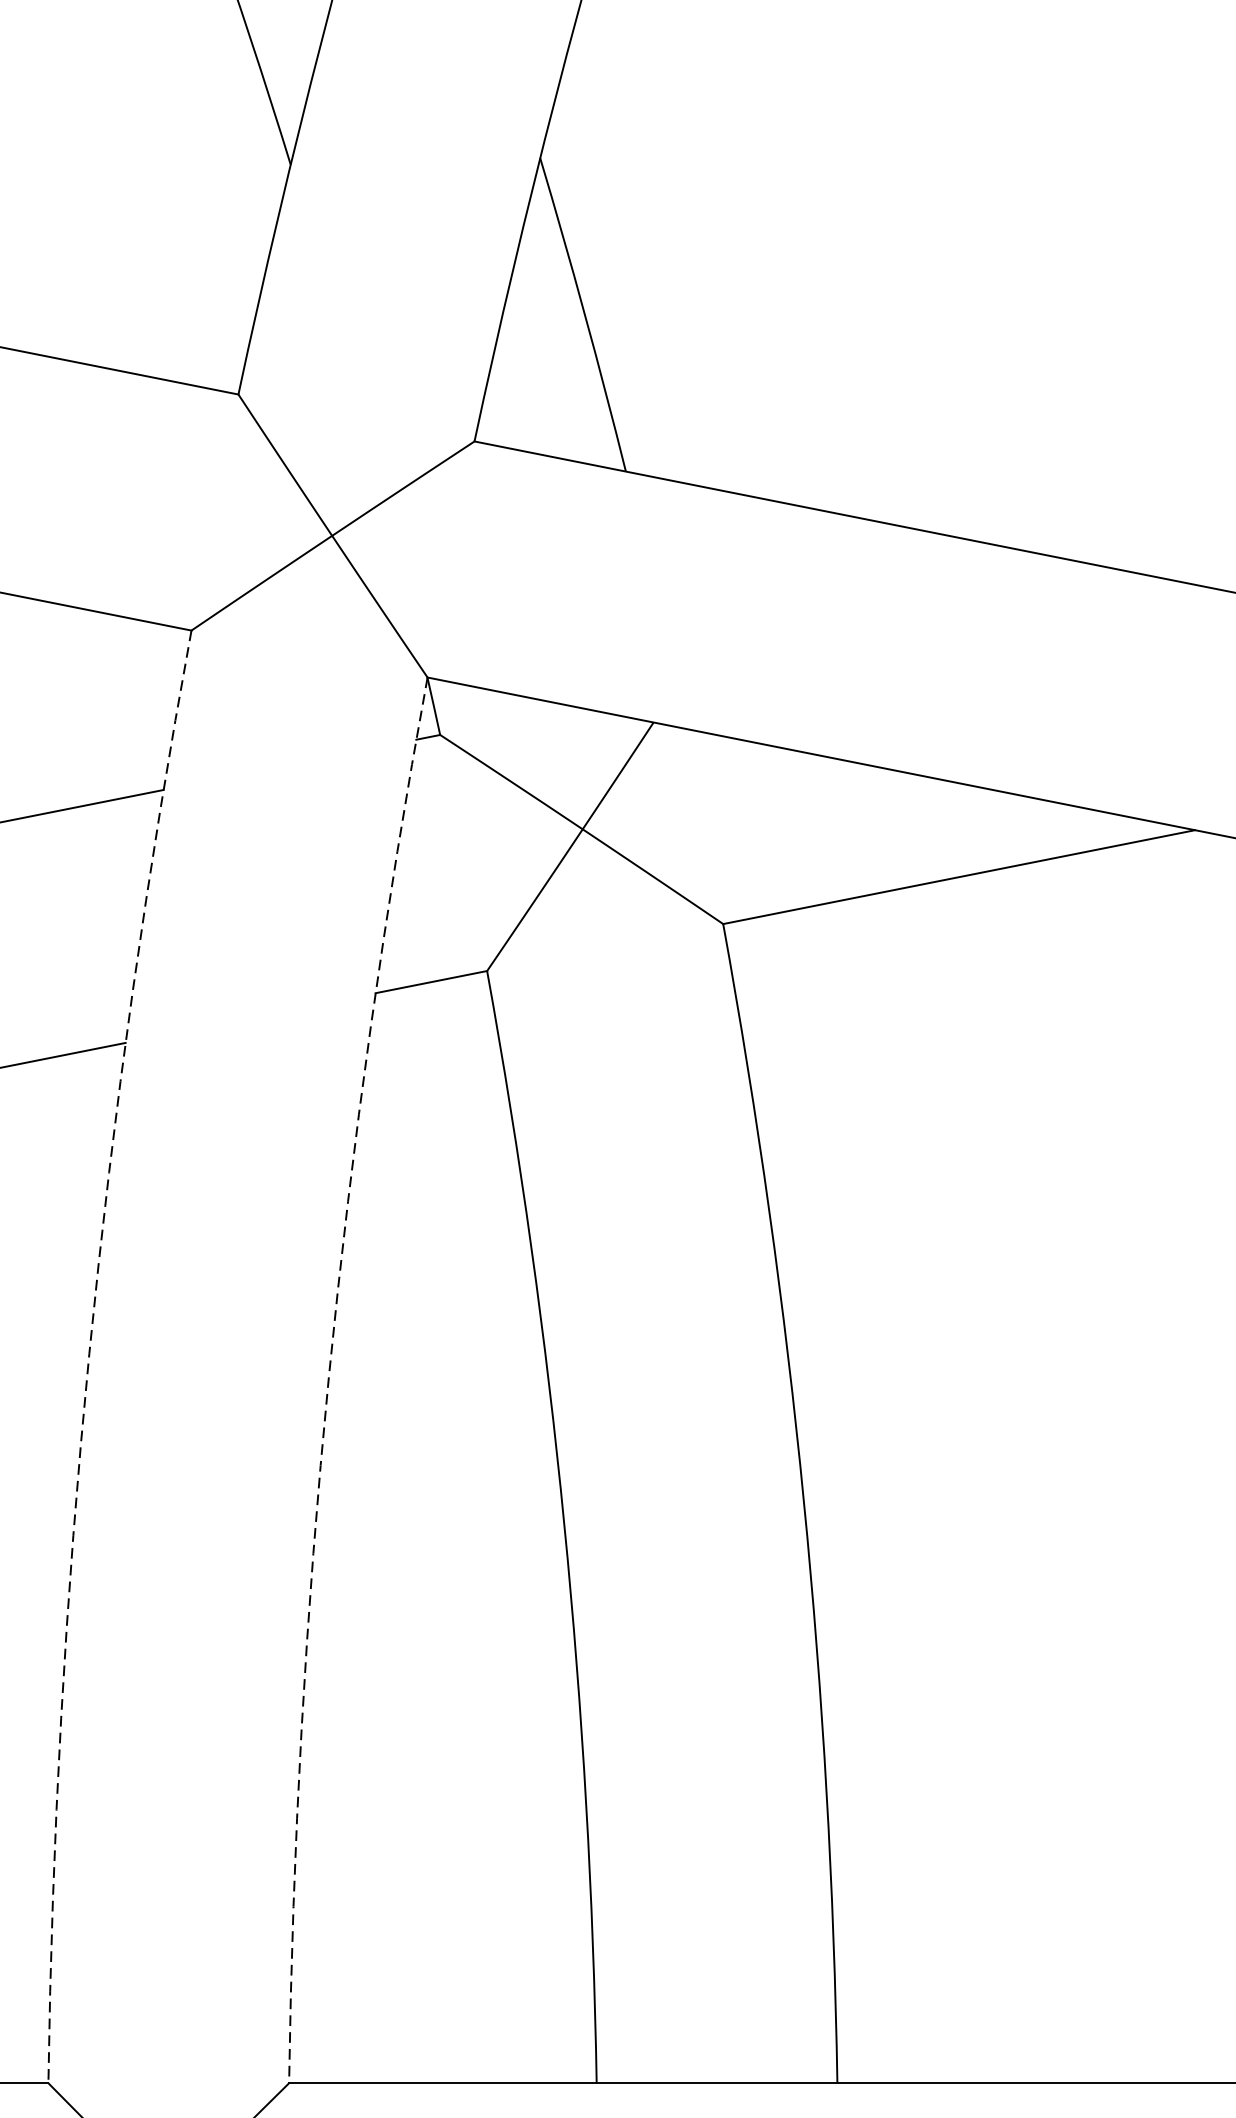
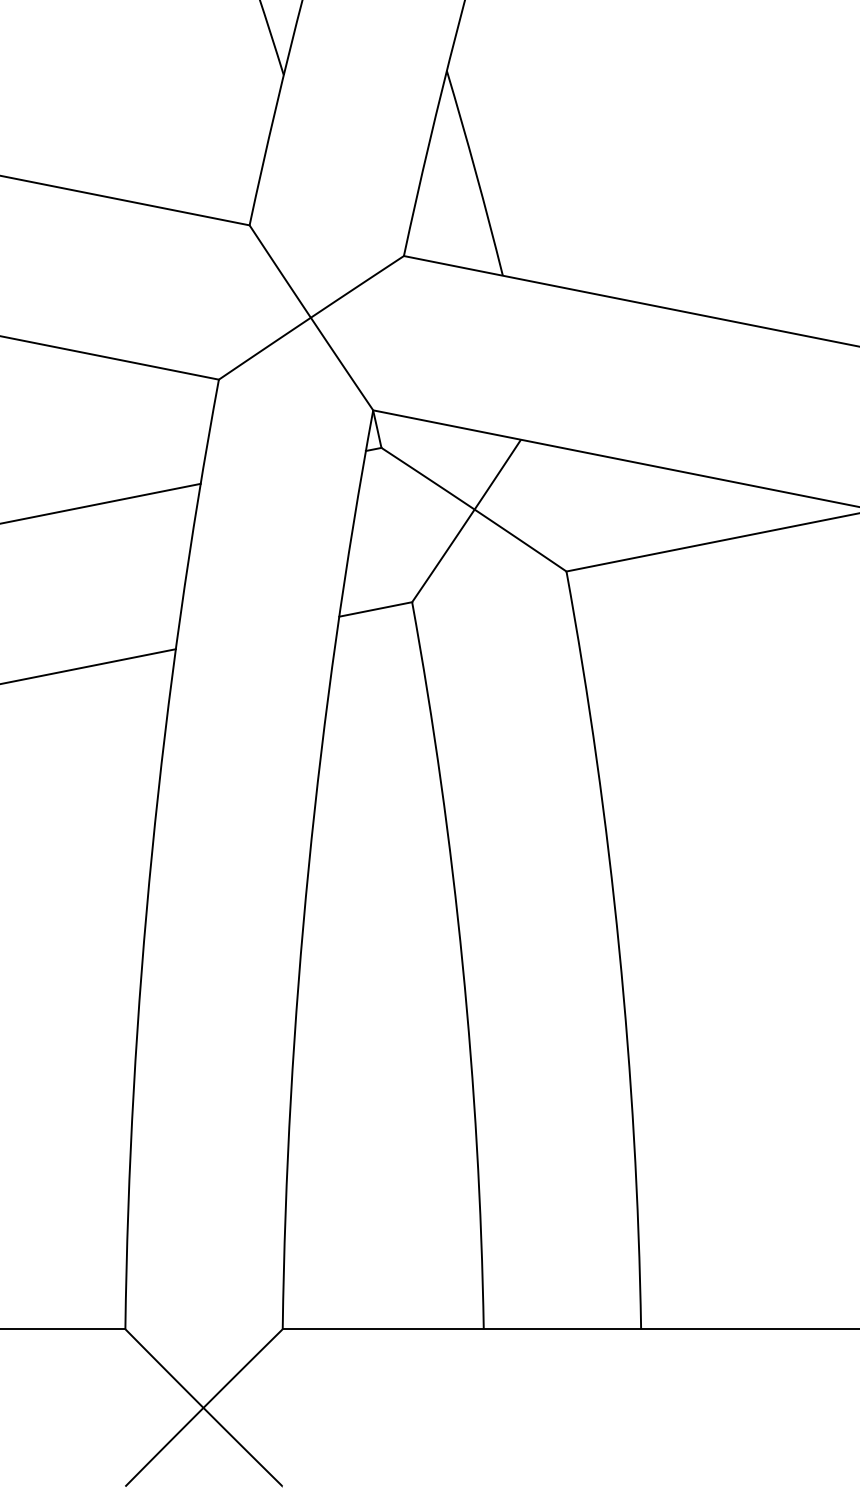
arc: (89, 1353) -> (152, 852), dashed -> solid
arc: (328, 1376) -> (308, 867), dashed -> solid

